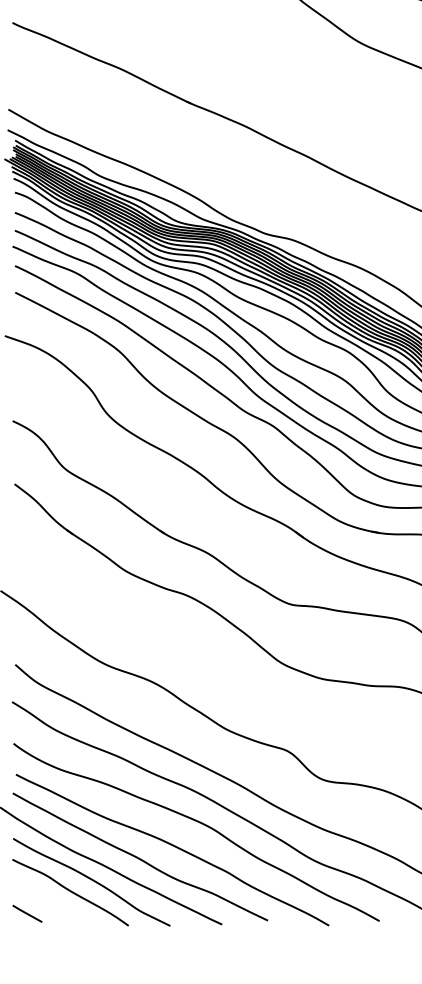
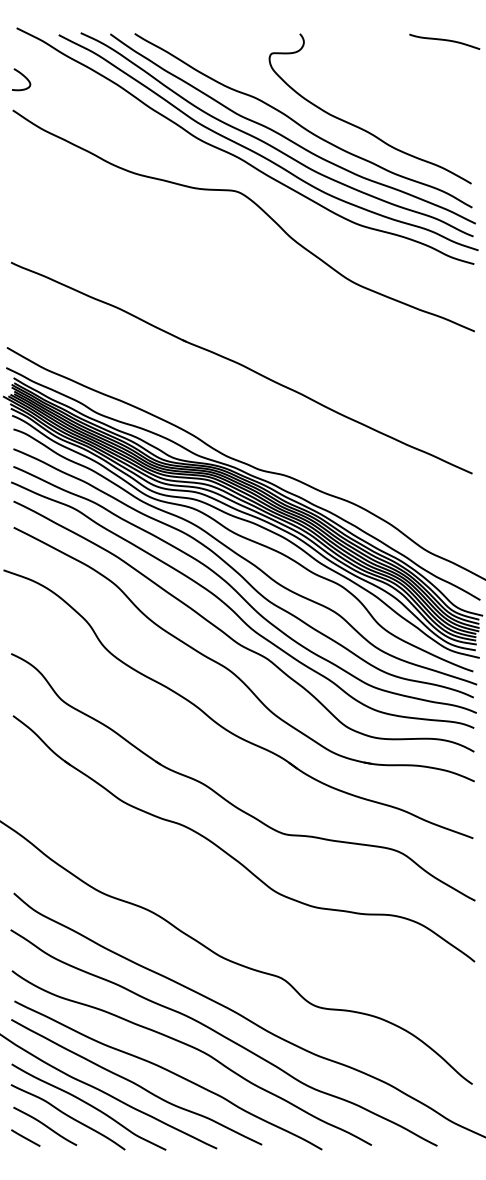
curve: (47, 900) -> (45, 1125), added

